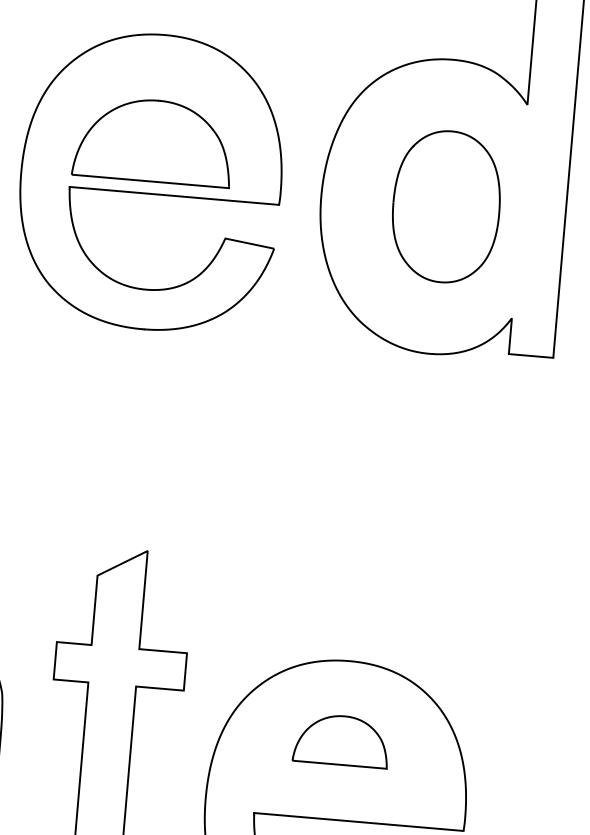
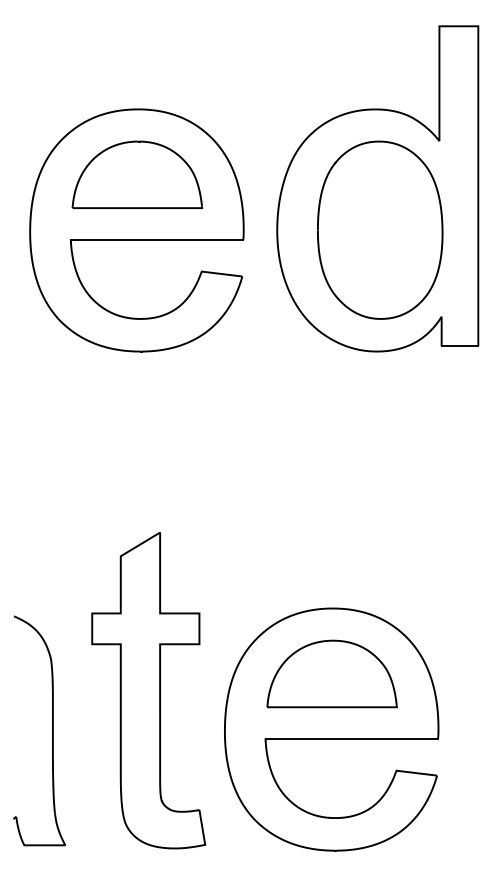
part: (154, 140) -> (137, 174), moved
part: (446, 206) -> (380, 229), size x1.43
part: (341, 739) -> (331, 673), size x1.67

